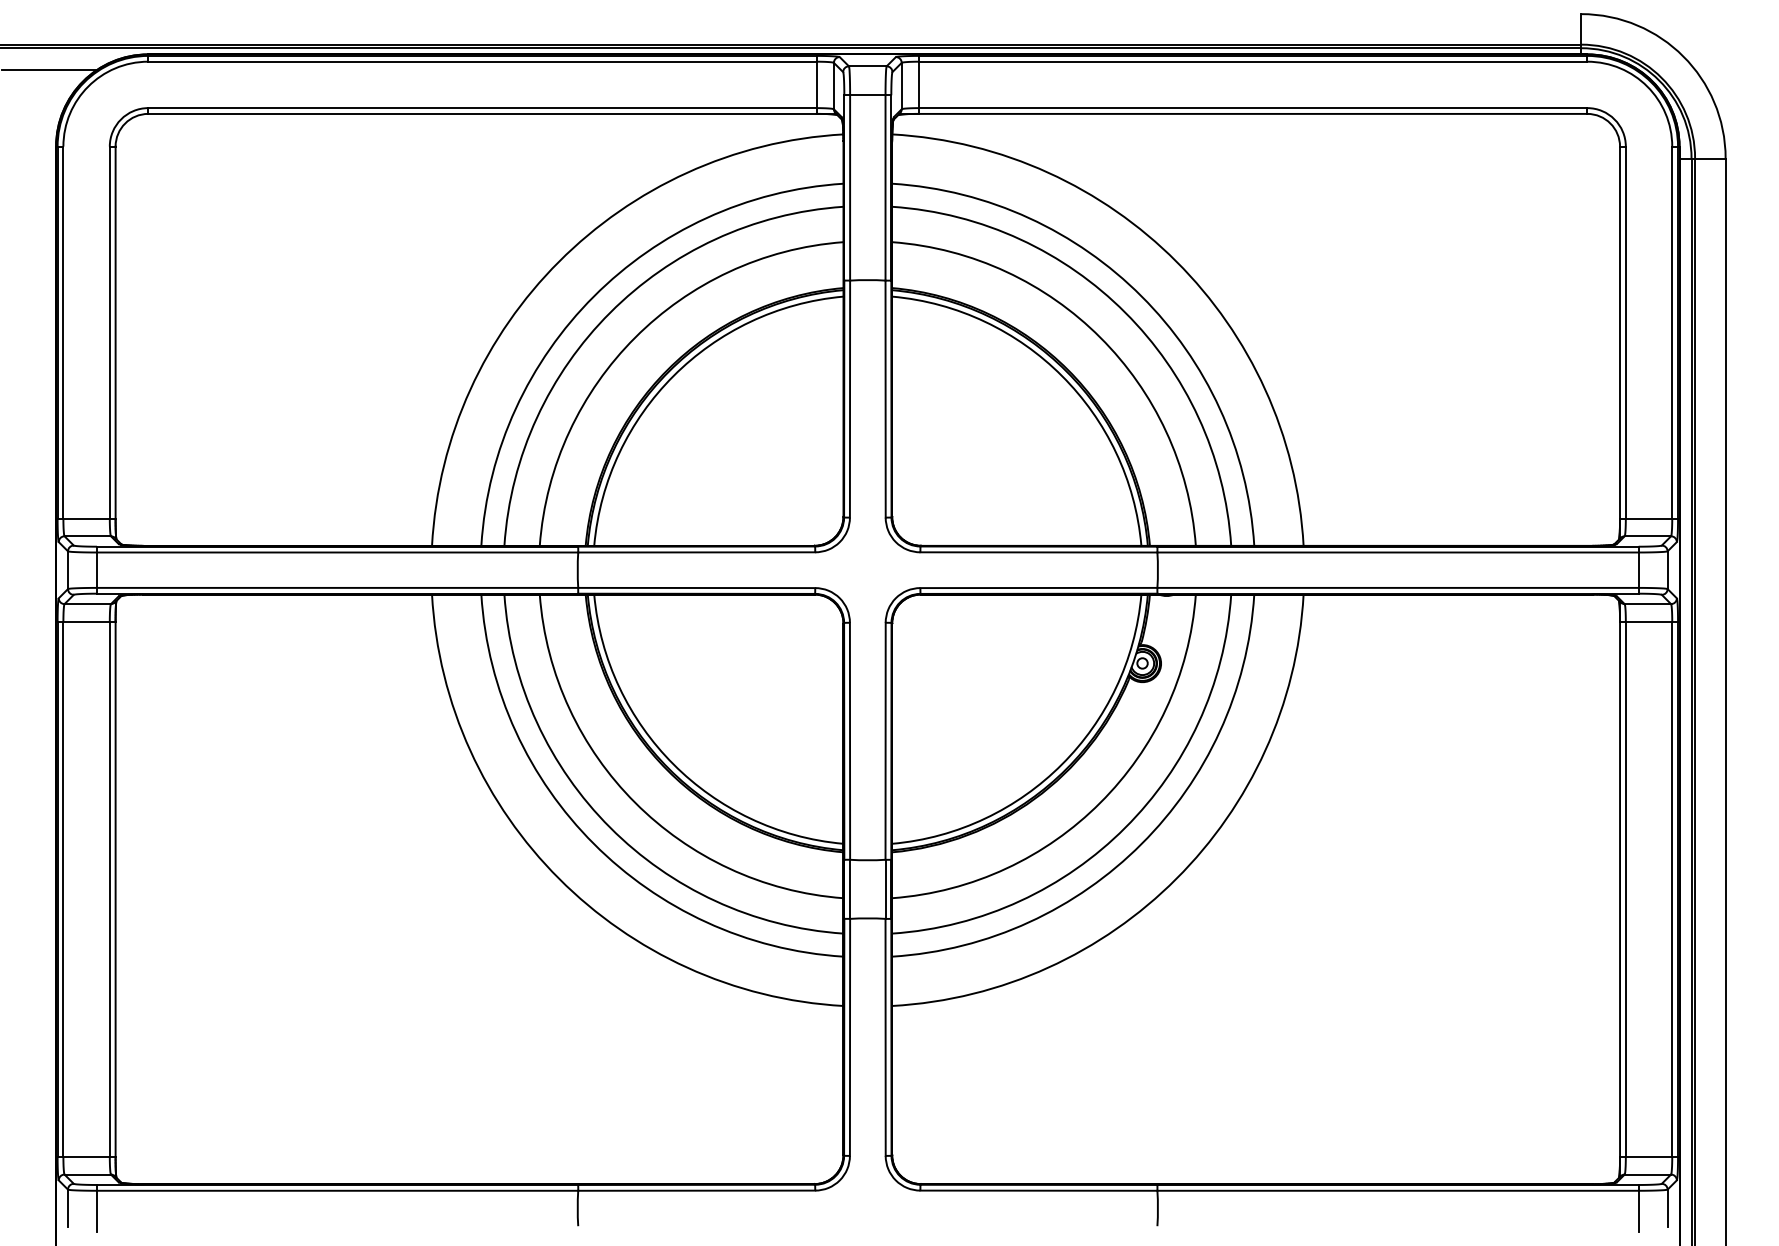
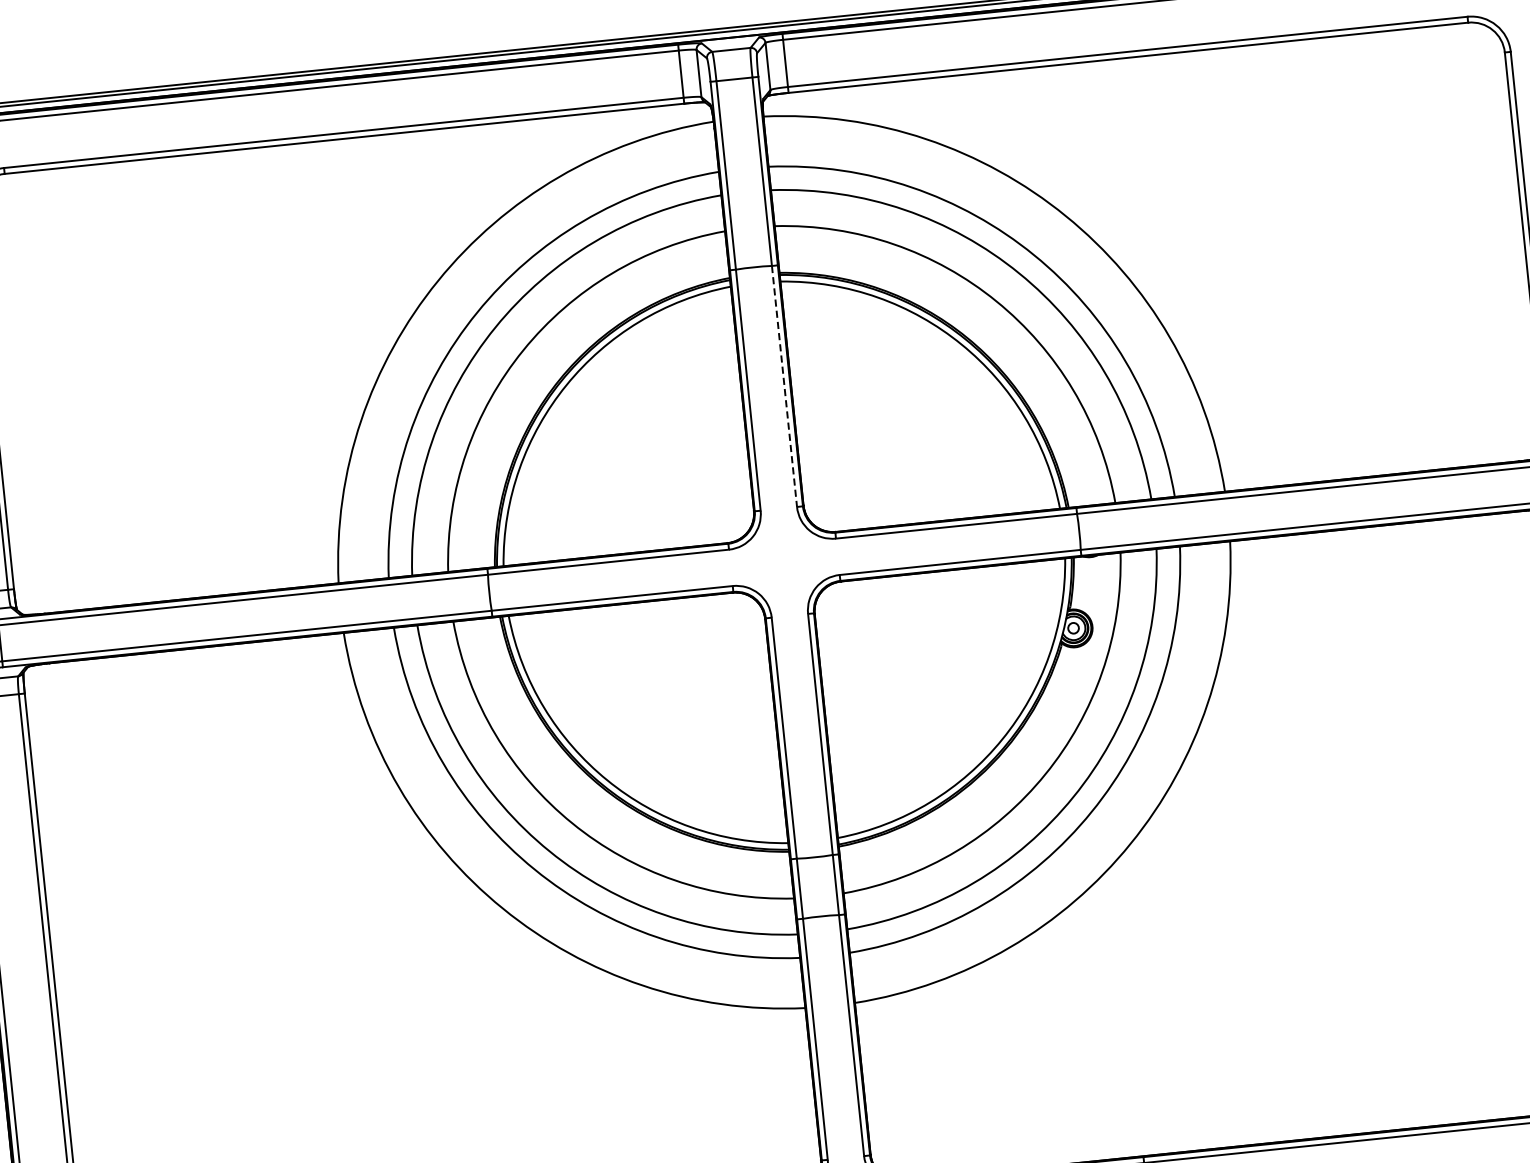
line: (885, 399) -> (784, 386), solid -> dashed

